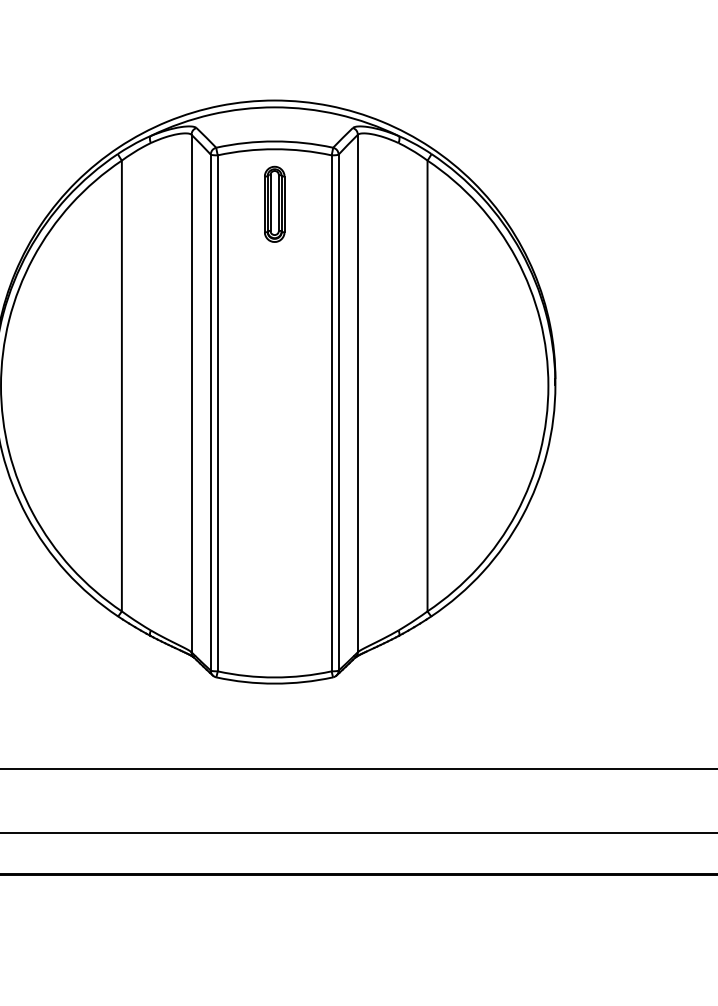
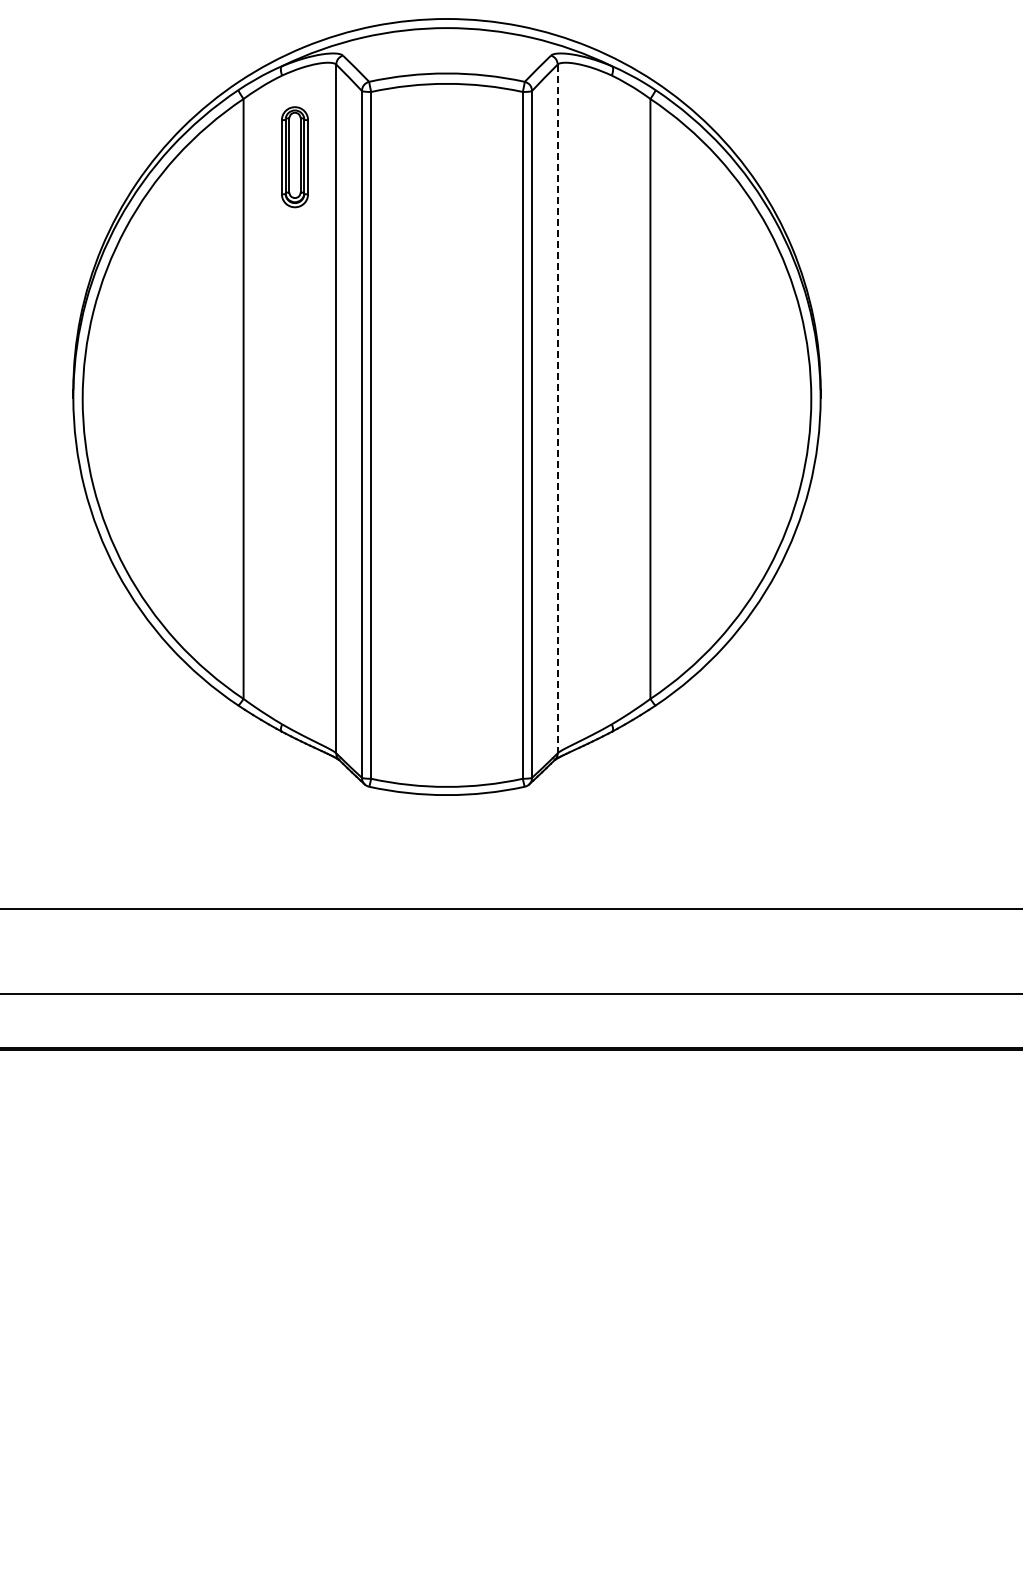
part: (274, 204) -> (294, 157), moved
line: (357, 393) -> (557, 409), solid -> dashed

